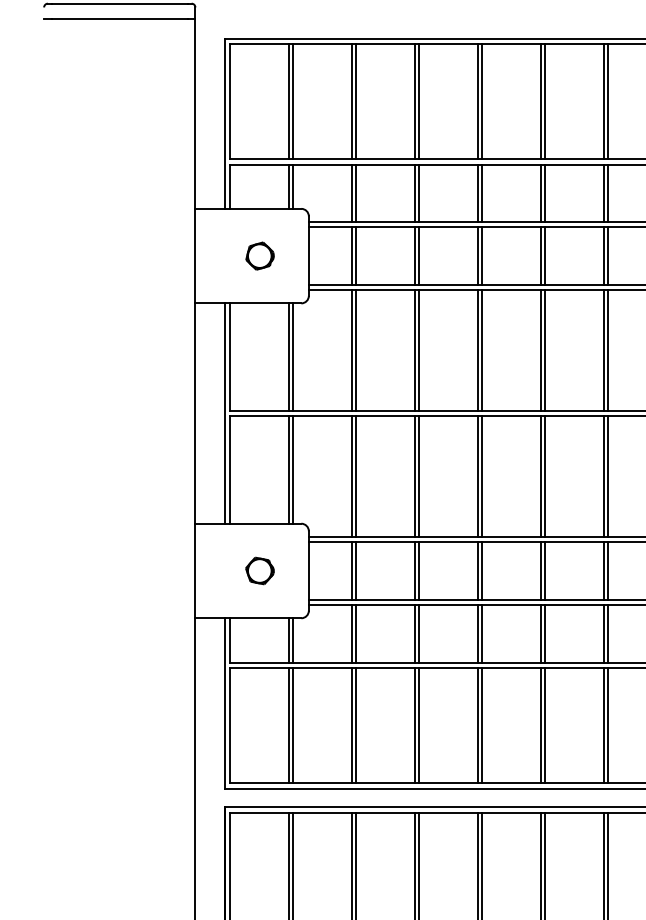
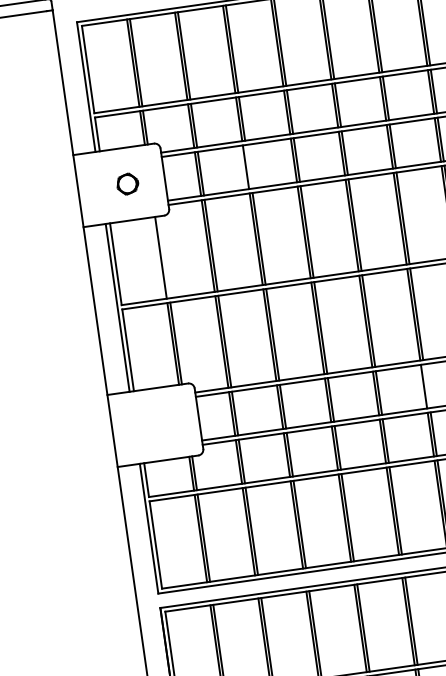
line: (419, 255) -> (249, 166), removed
line: (293, 356) -> (164, 256), removed
part: (259, 570) -> (161, 423), removed
line: (608, 570) -> (427, 385), removed

